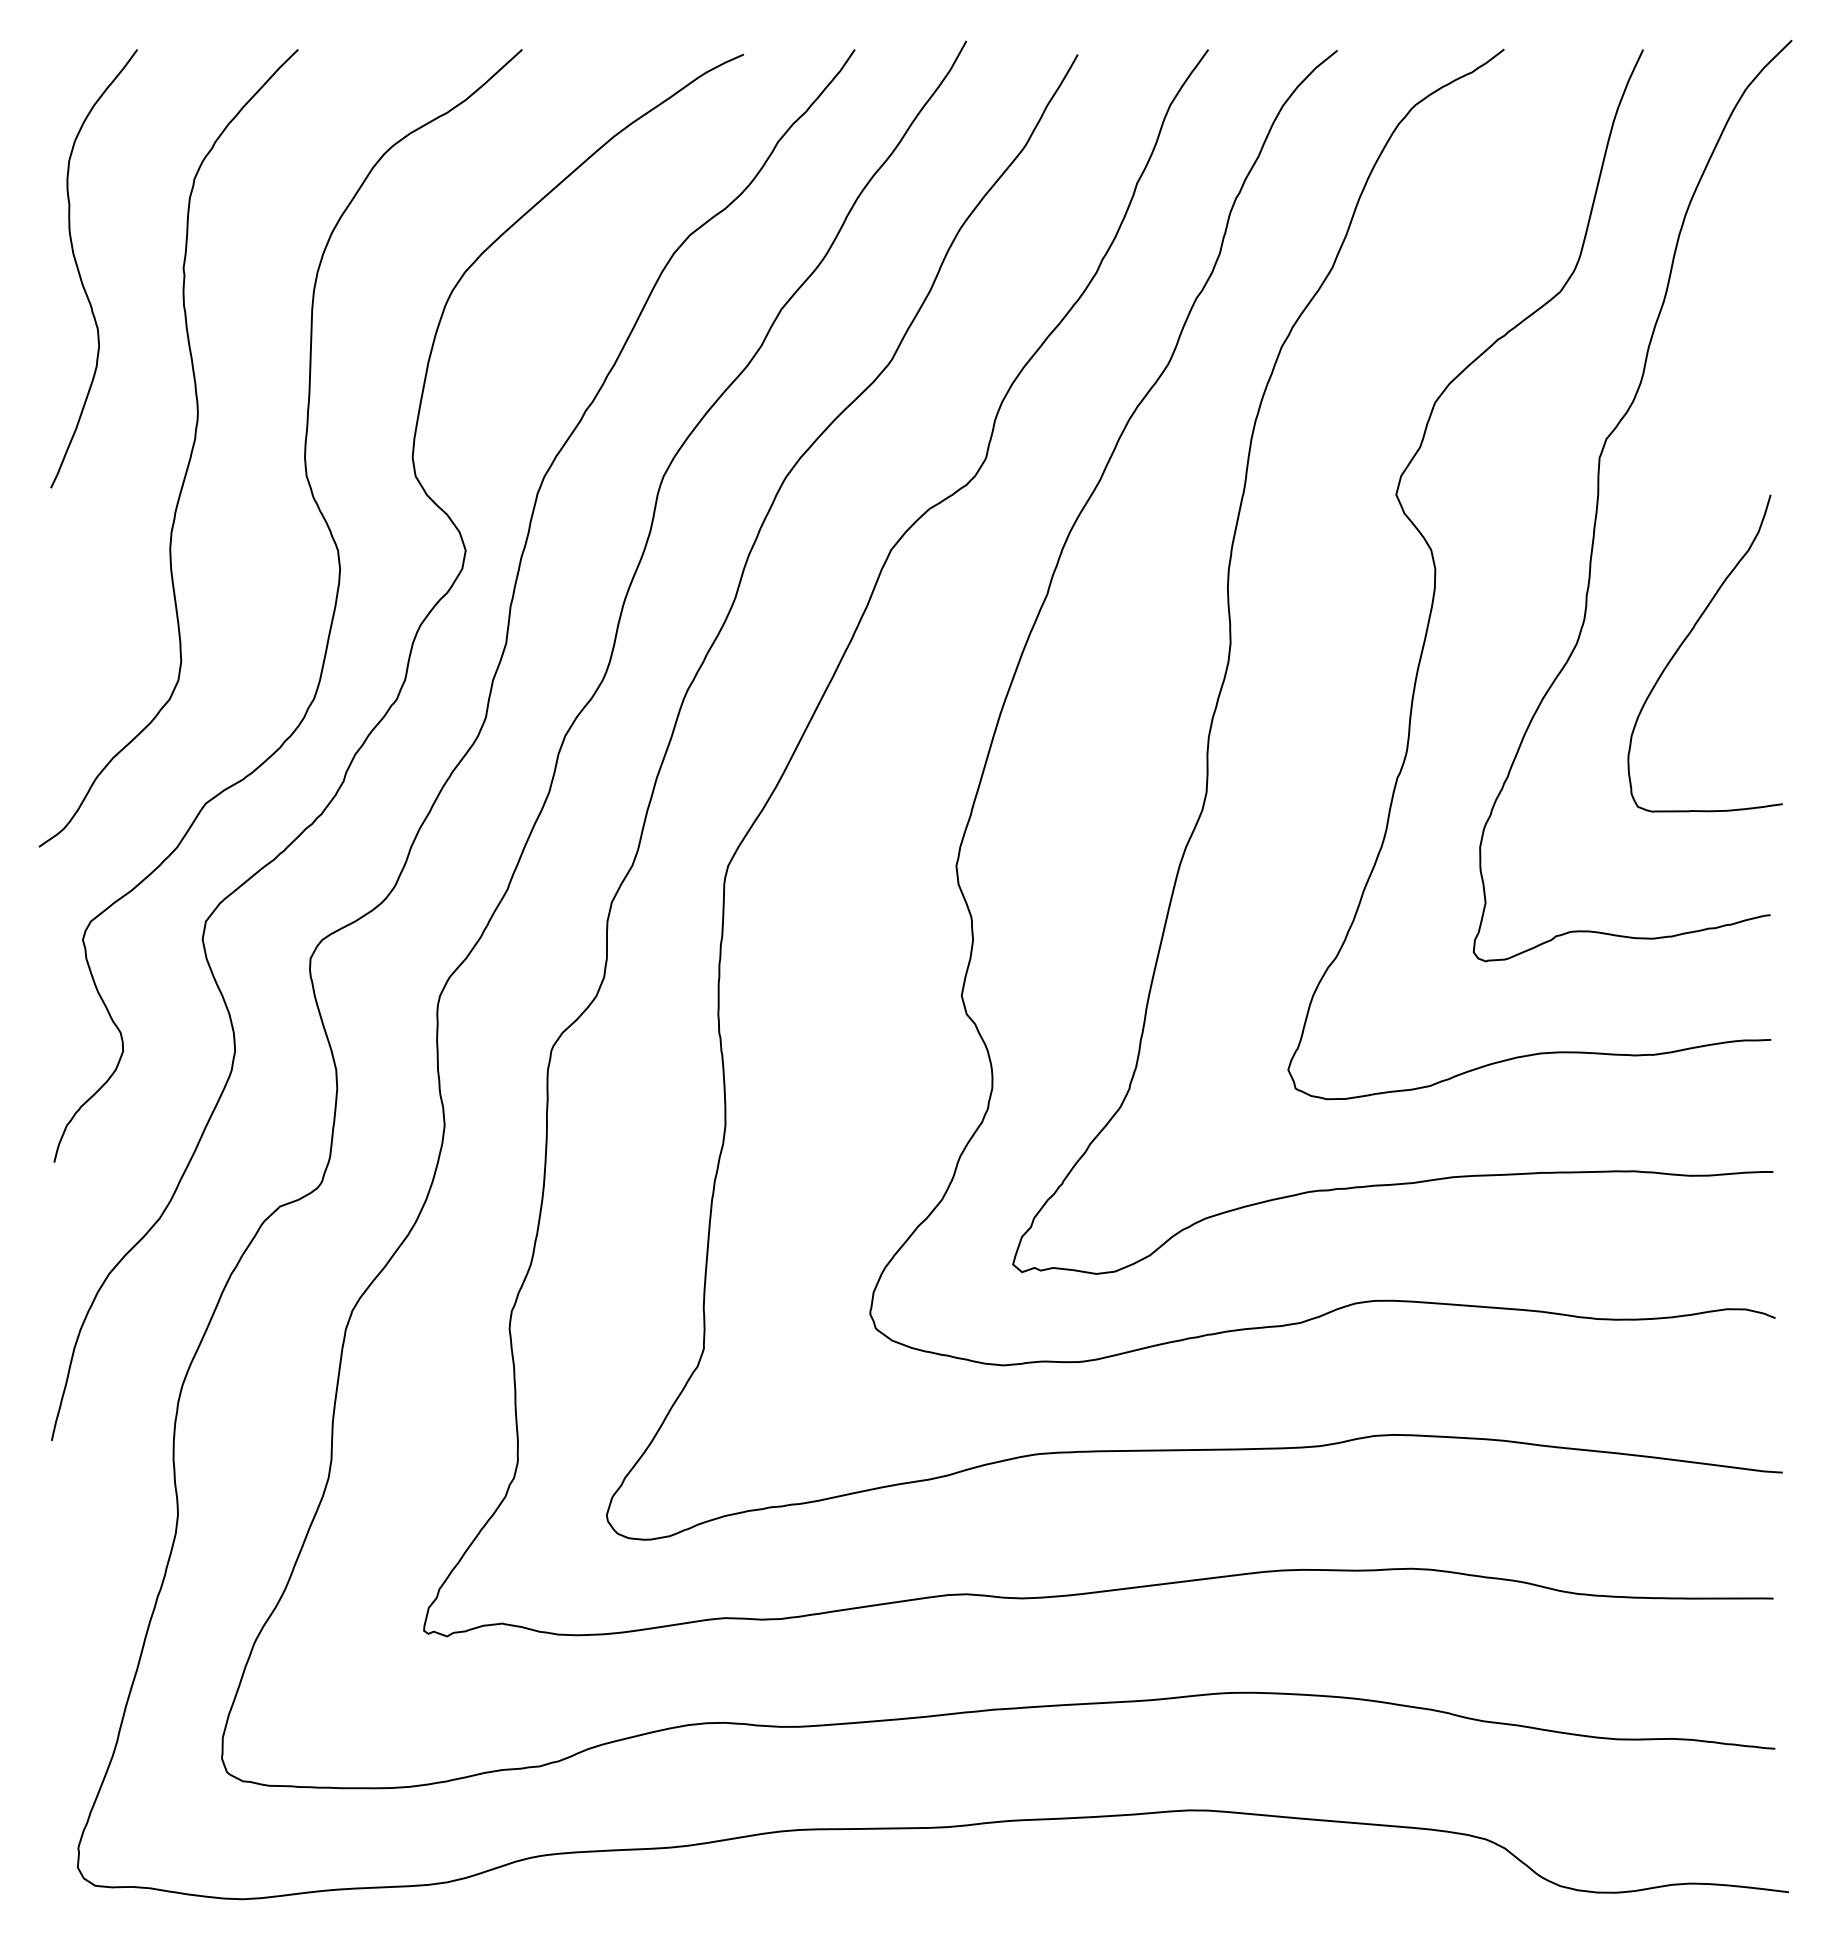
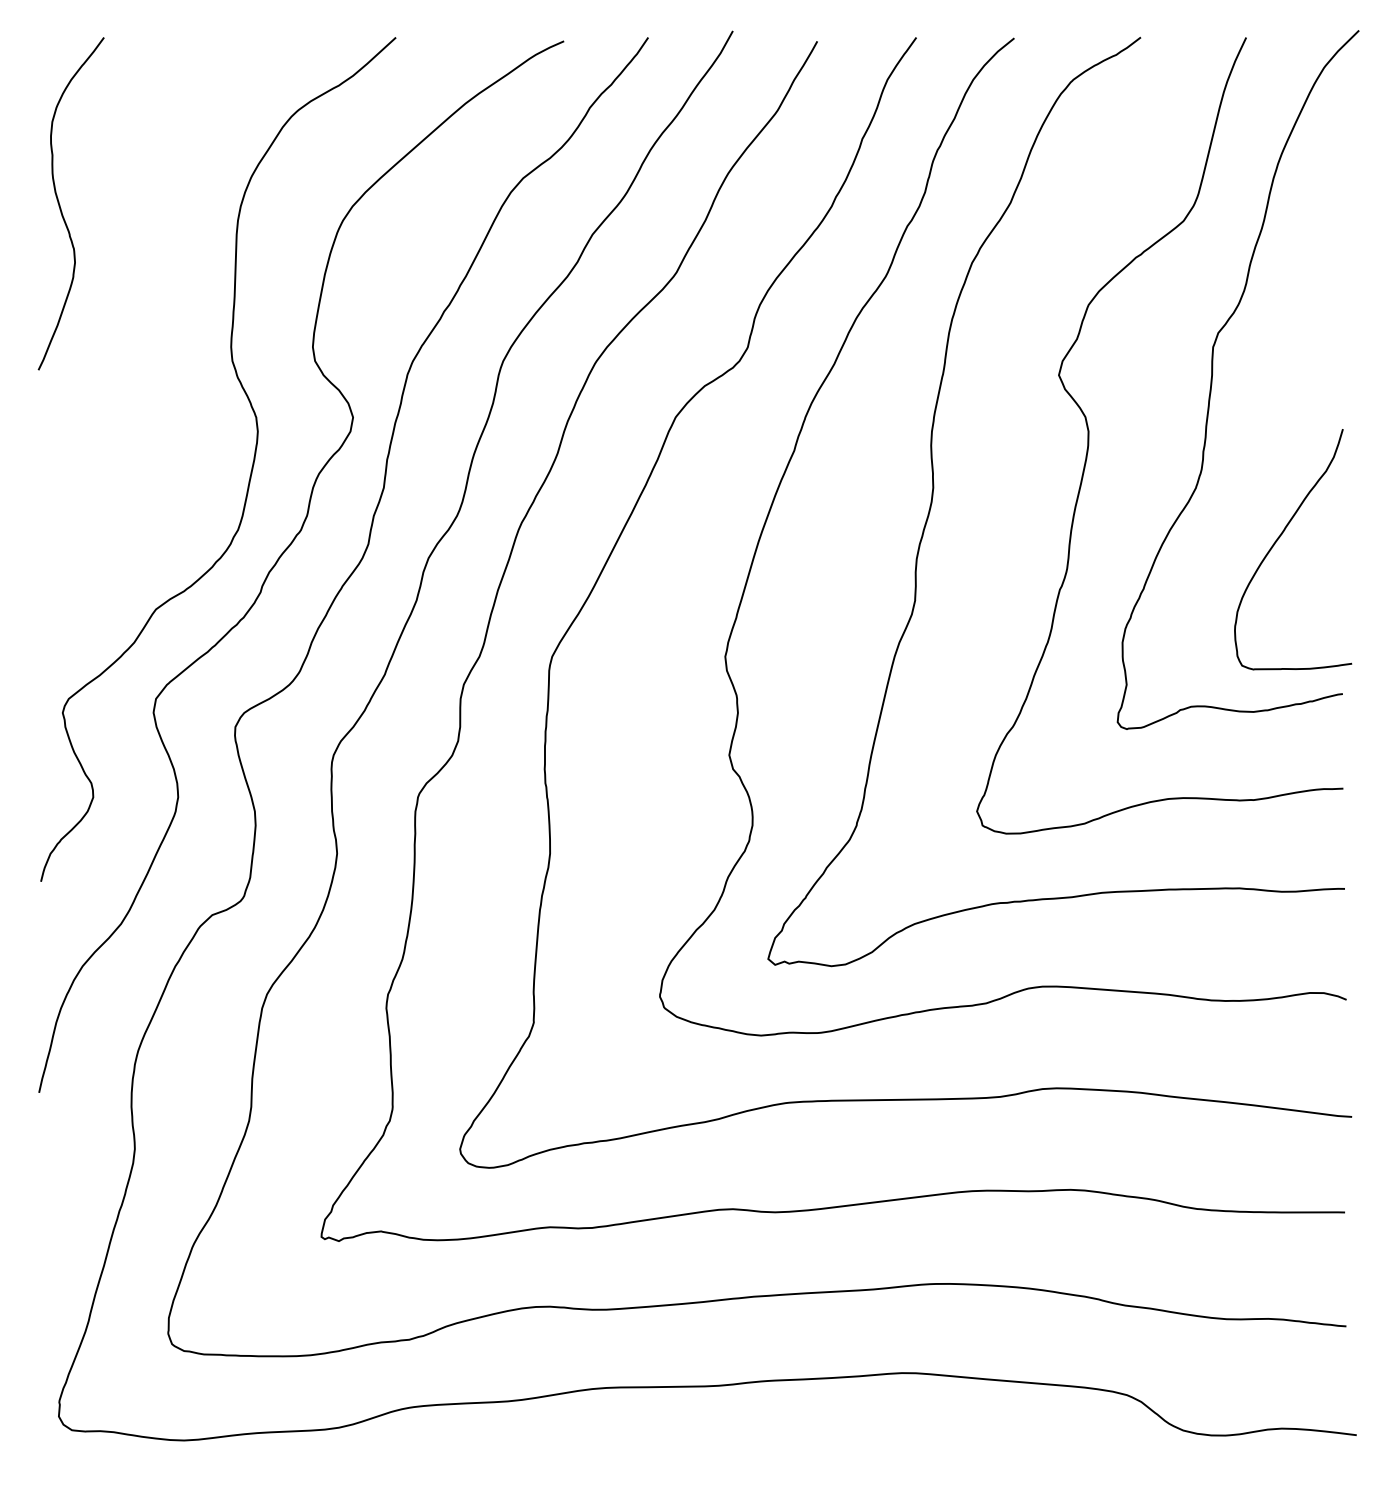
curve: (190, 452) -> (144, 343), removed
curve: (1686, 639) -> (1279, 538), moved

